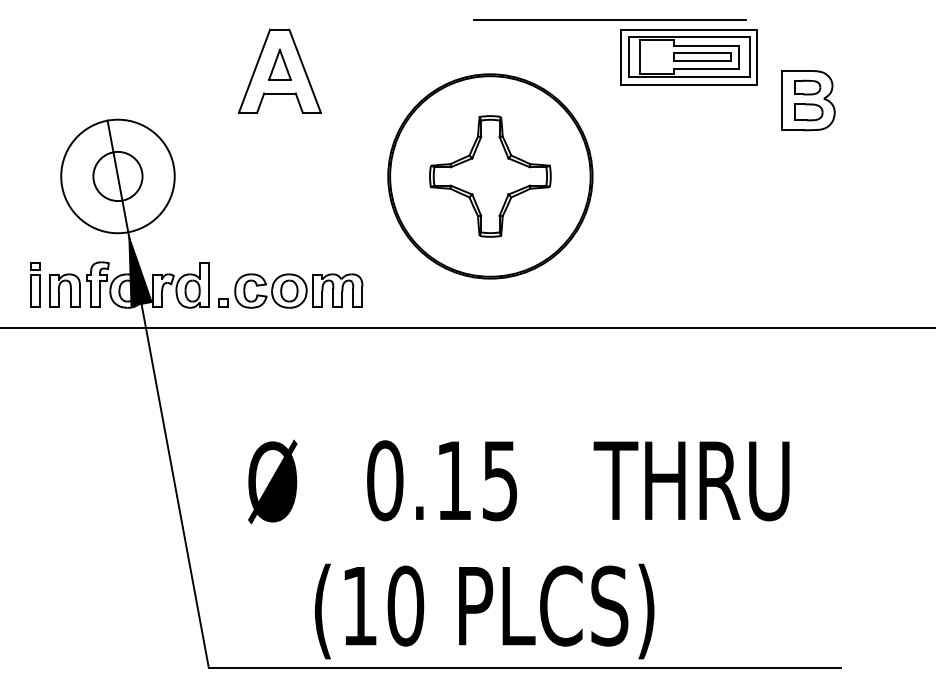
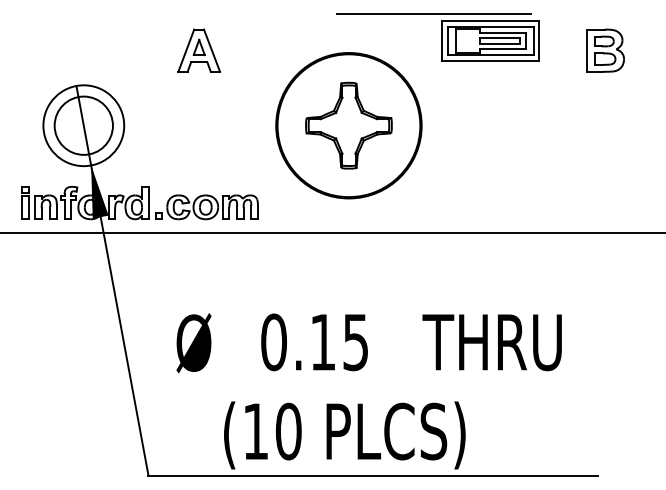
part: (280, 70) -> (199, 50), size x0.71
part: (808, 100) -> (605, 50), moved
circle: (117, 176) -> (83, 125), size x1.67

